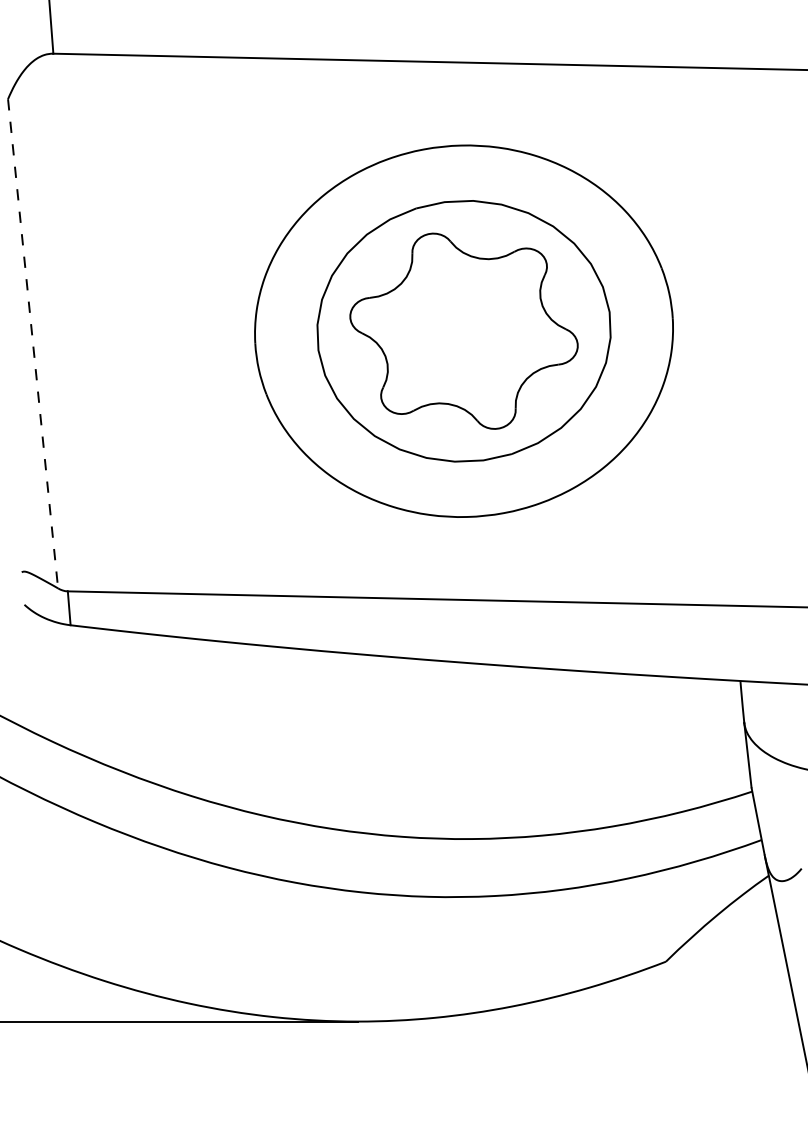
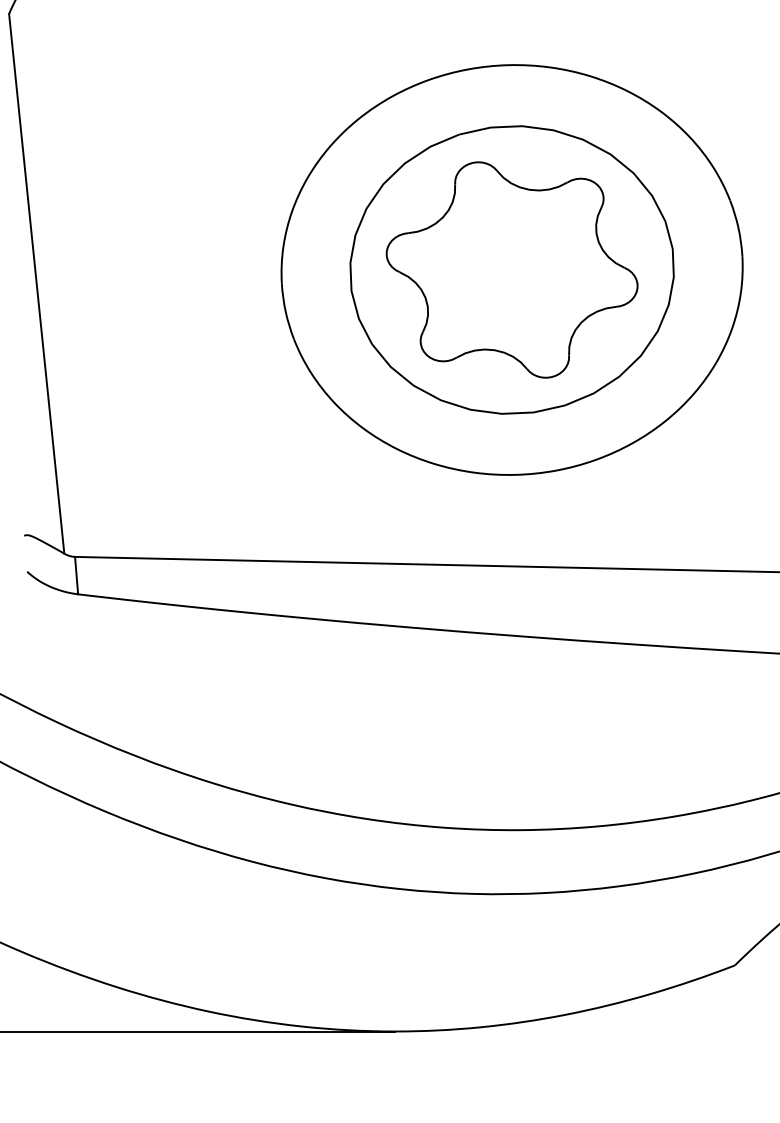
line: (33, 343) -> (37, 283), dashed -> solid

